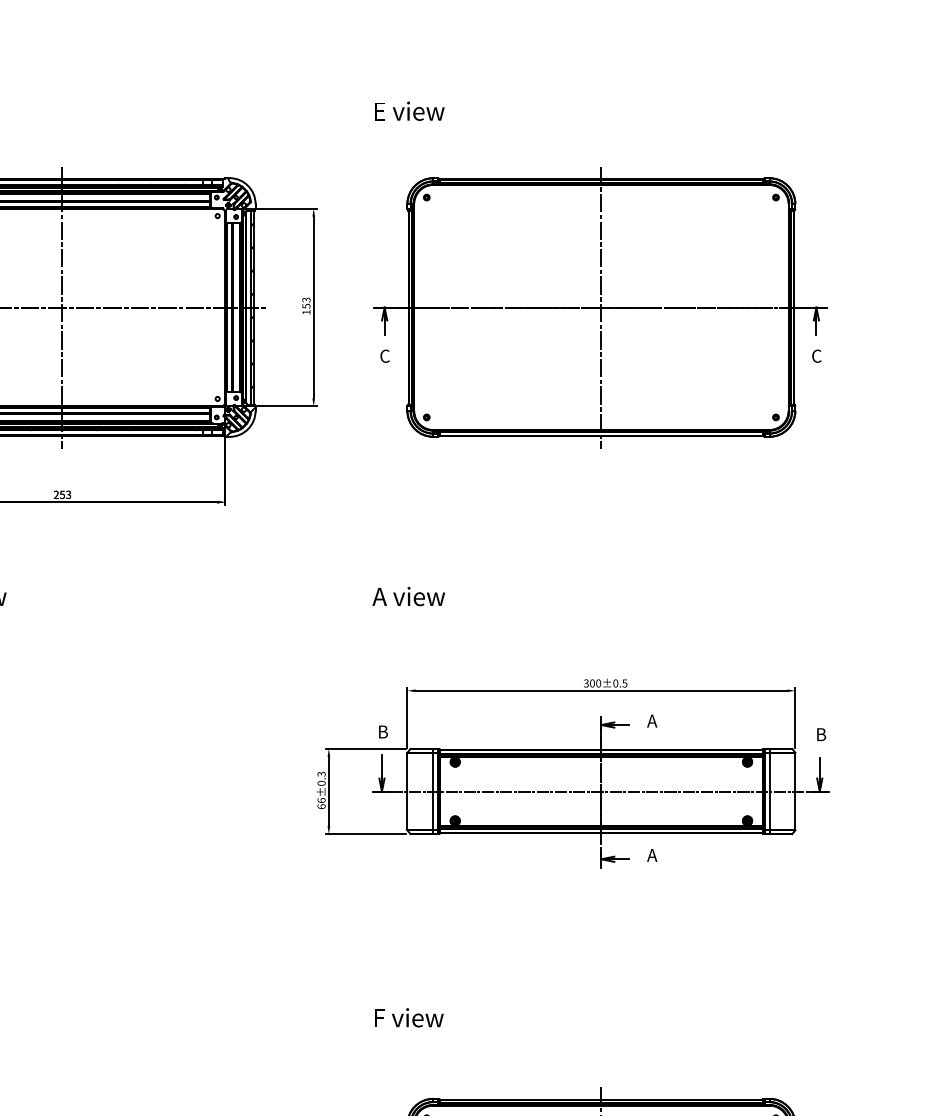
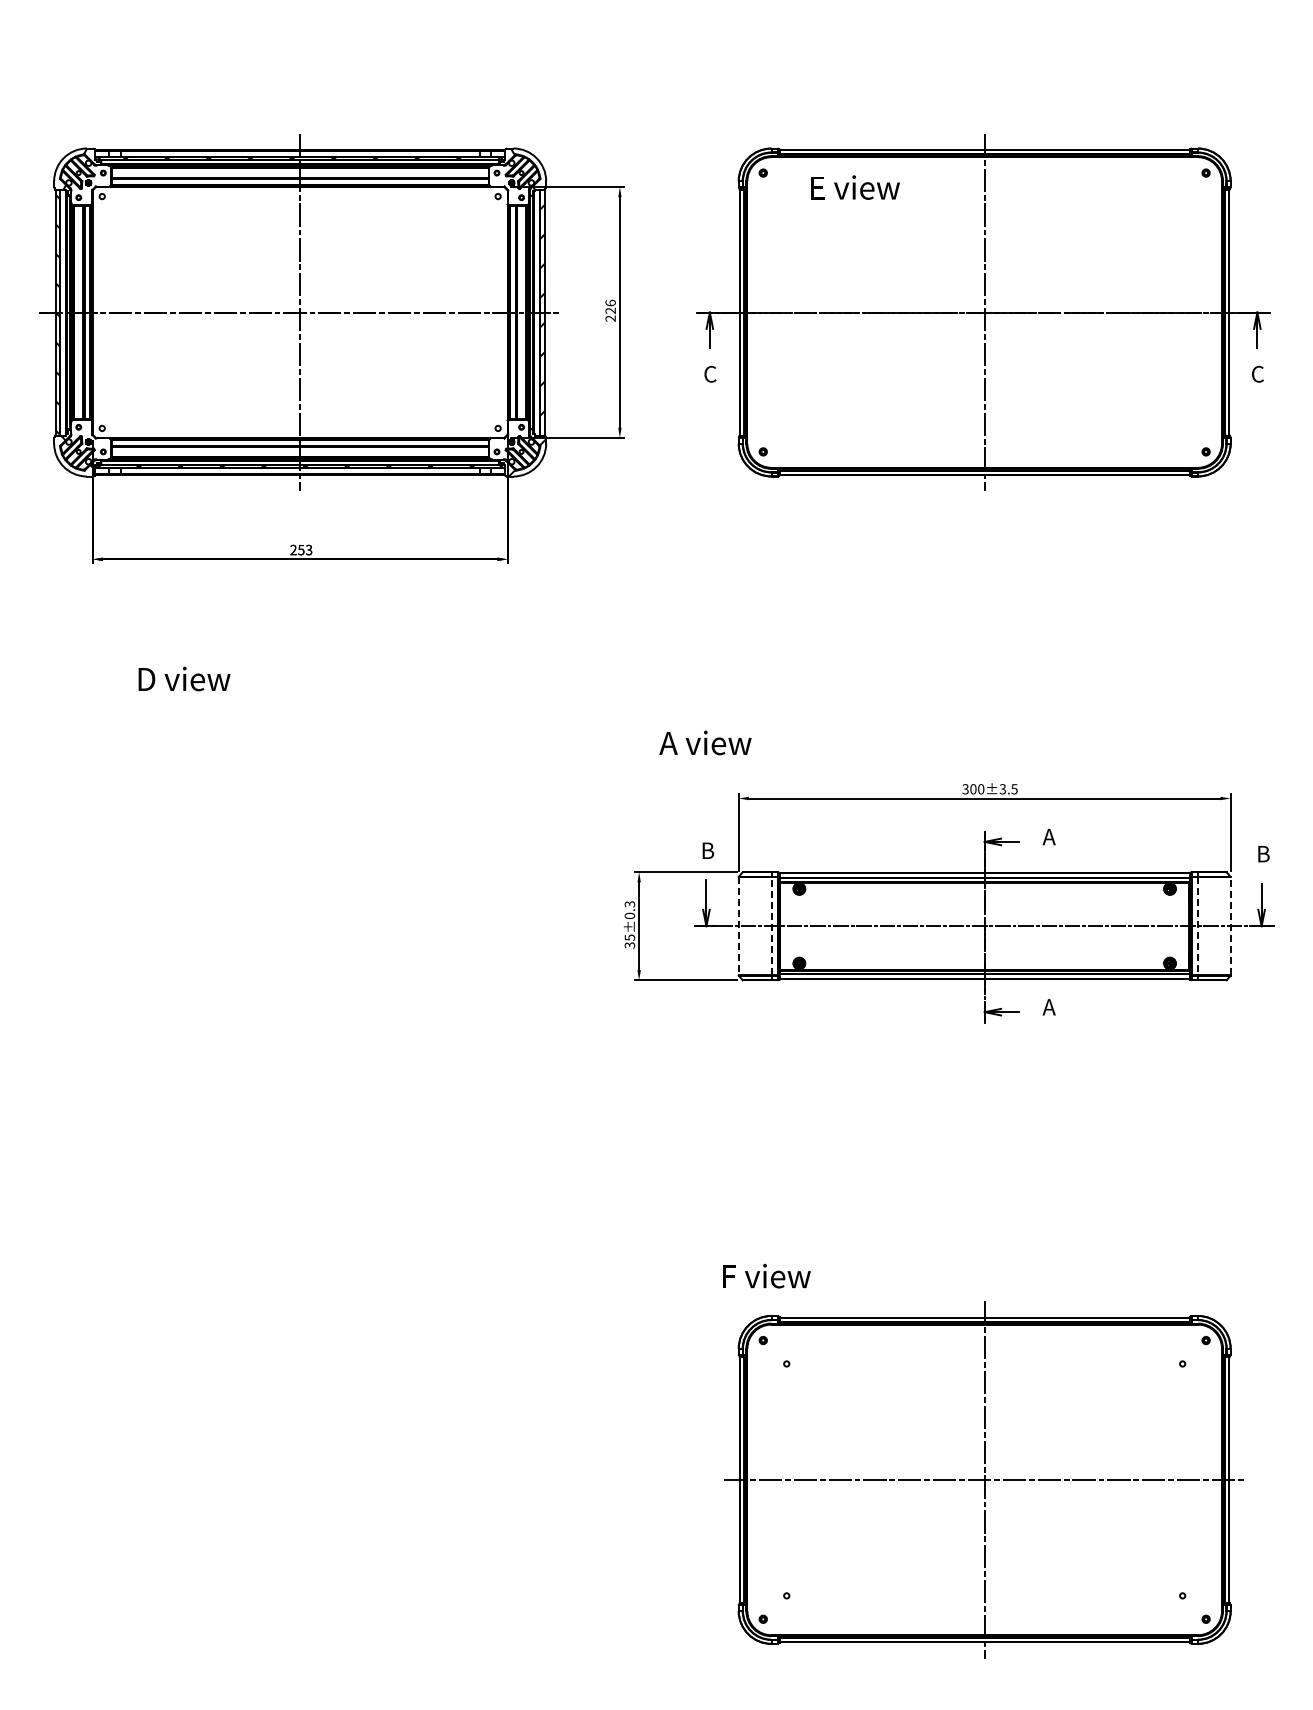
text: (409, 111) -> (855, 187), moved
text: (306, 305) -> (610, 310), 153 -> 226
text: (408, 596) -> (705, 742), moved
text: (615, 683) -> (1002, 789), 300±0.5 -> 300±3.5
line: (433, 790) -> (771, 925), solid -> dashed
line: (795, 790) -> (1230, 925), solid -> dashed
line: (407, 791) -> (738, 926), solid -> dashed
line: (769, 791) -> (1197, 926), solid -> dashed
text: (321, 803) -> (629, 941), 66±0.3 -> 35±0.3
text: (408, 1018) -> (766, 1276), moved

